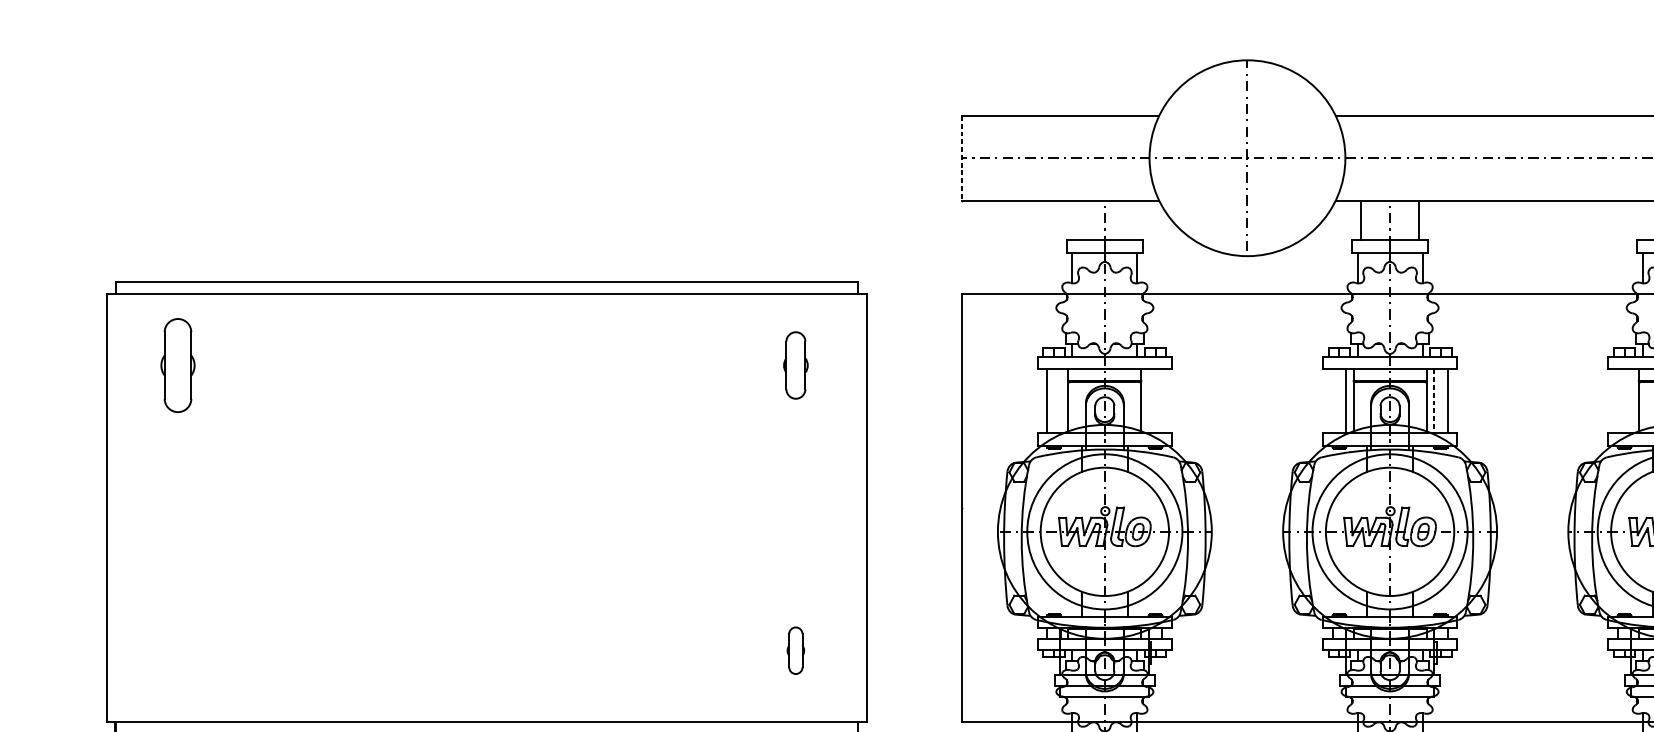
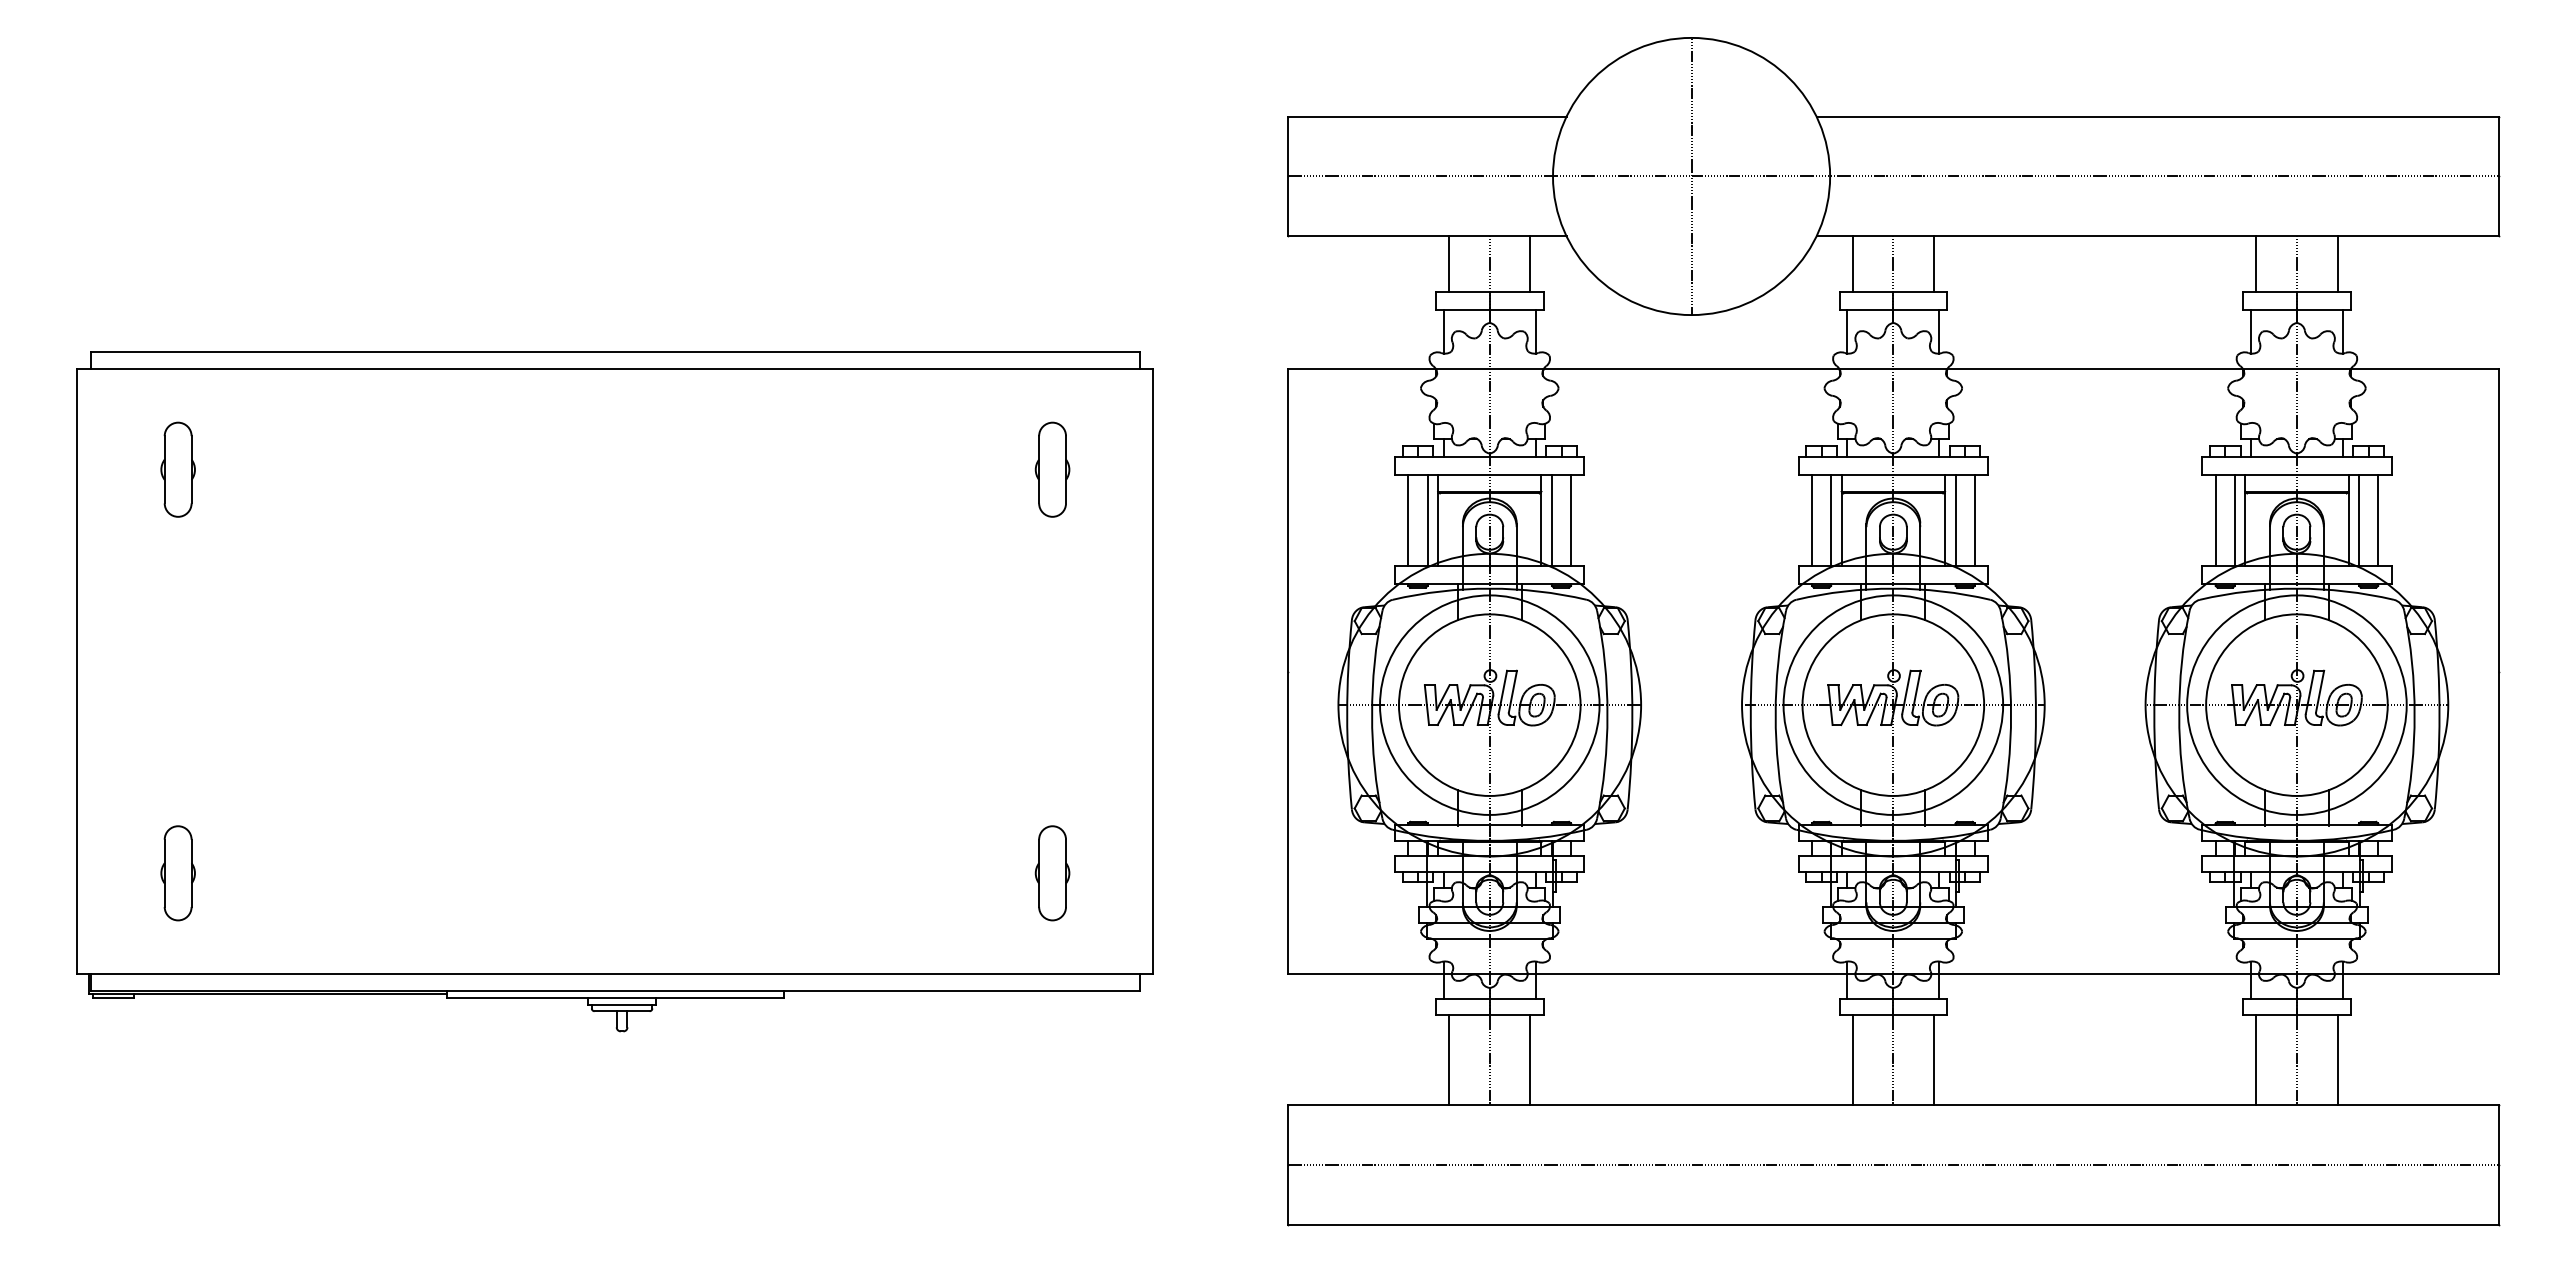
line: (962, 158) -> (1288, 176), dashed -> solid
line: (1076, 220) -> (1449, 264), added
line: (1133, 220) -> (1530, 264), added
line: (1646, 220) -> (2256, 264), added
part: (177, 365) -> (177, 469), size x0.71
line: (1060, 401) -> (1427, 520), added
line: (1148, 401) -> (1551, 520), added
line: (1162, 401) -> (1571, 520), added
line: (1332, 401) -> (1812, 520), added
line: (1617, 401) -> (2215, 520), added
line: (1631, 401) -> (2234, 520), added
line: (1433, 402) -> (1955, 521), dashed -> solid
part: (177, 650) -> (177, 873), added
part: (795, 650) -> (1052, 873), size x1.43

